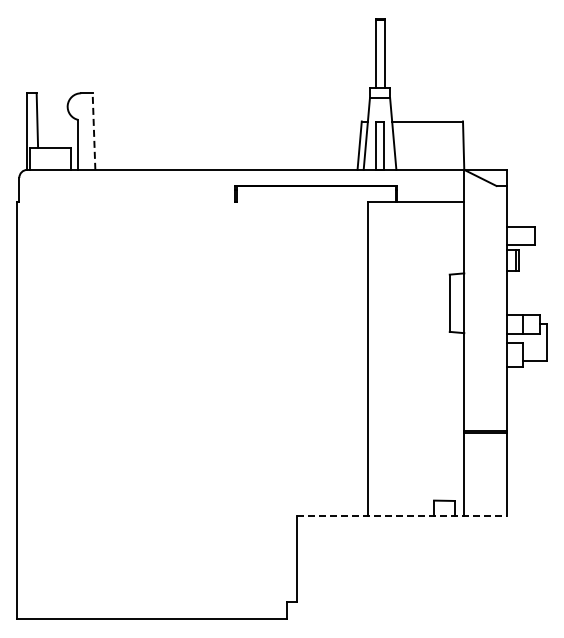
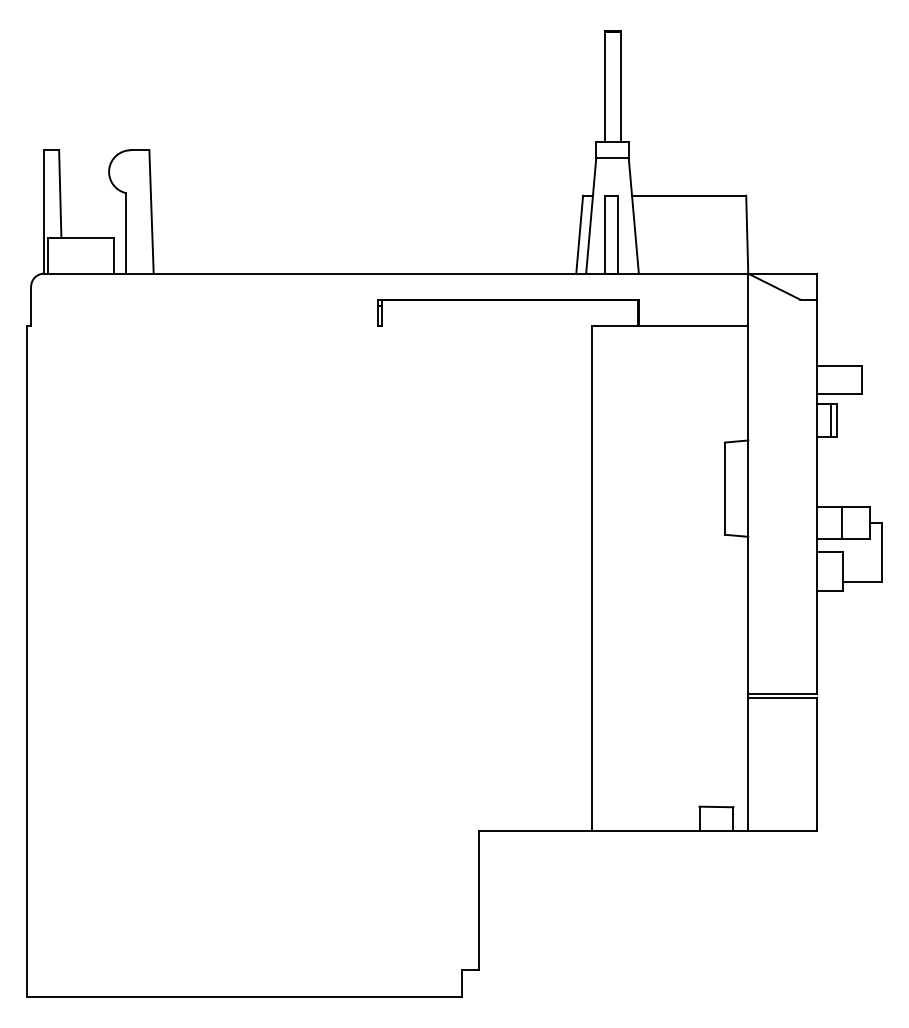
line: (94, 131) -> (152, 211), dashed -> solid
line: (402, 515) -> (648, 830), dashed -> solid

